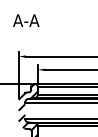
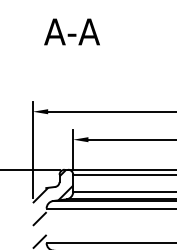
text: (26, 20) -> (72, 31), moved

